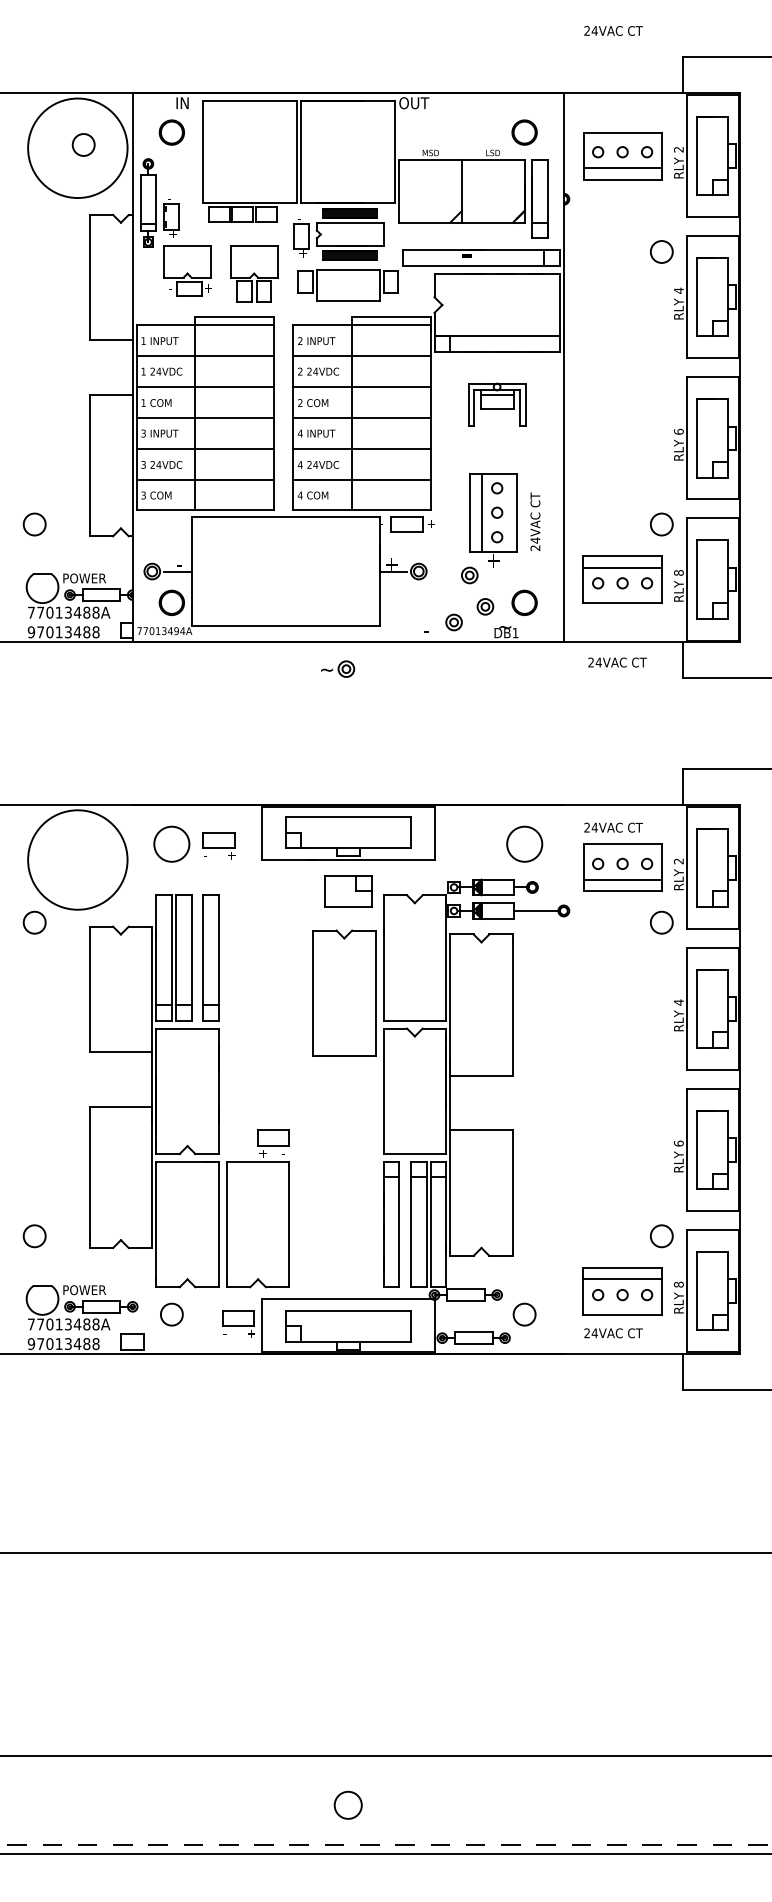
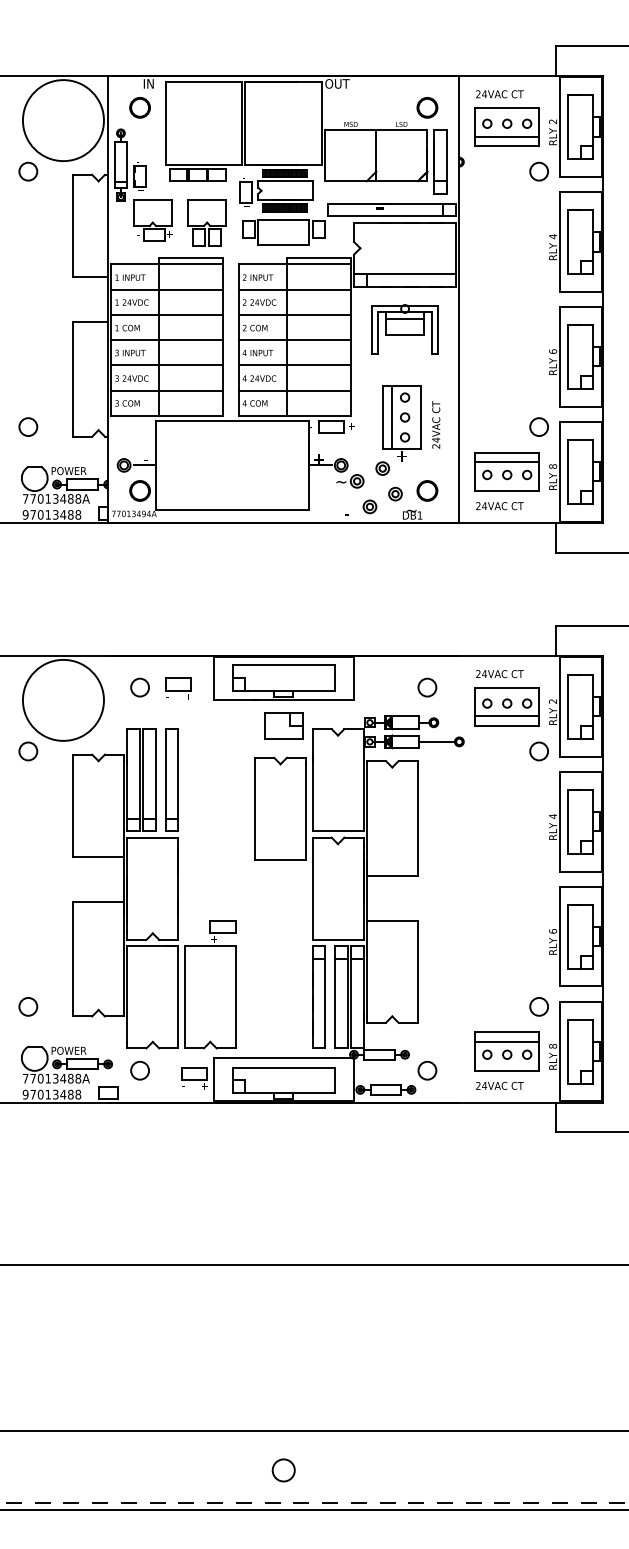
text: (613, 30) -> (499, 93), moved
circle: (83, 144) -> (28, 171), moved
circle: (661, 251) -> (538, 171), moved
part: (496, 404) -> (404, 329), size x1.43
text: (617, 662) -> (499, 506), moved
part: (338, 668) -> (350, 480), moved
circle: (171, 844) -> (139, 687), size x0.62
circle: (524, 844) -> (427, 687), size x0.62

